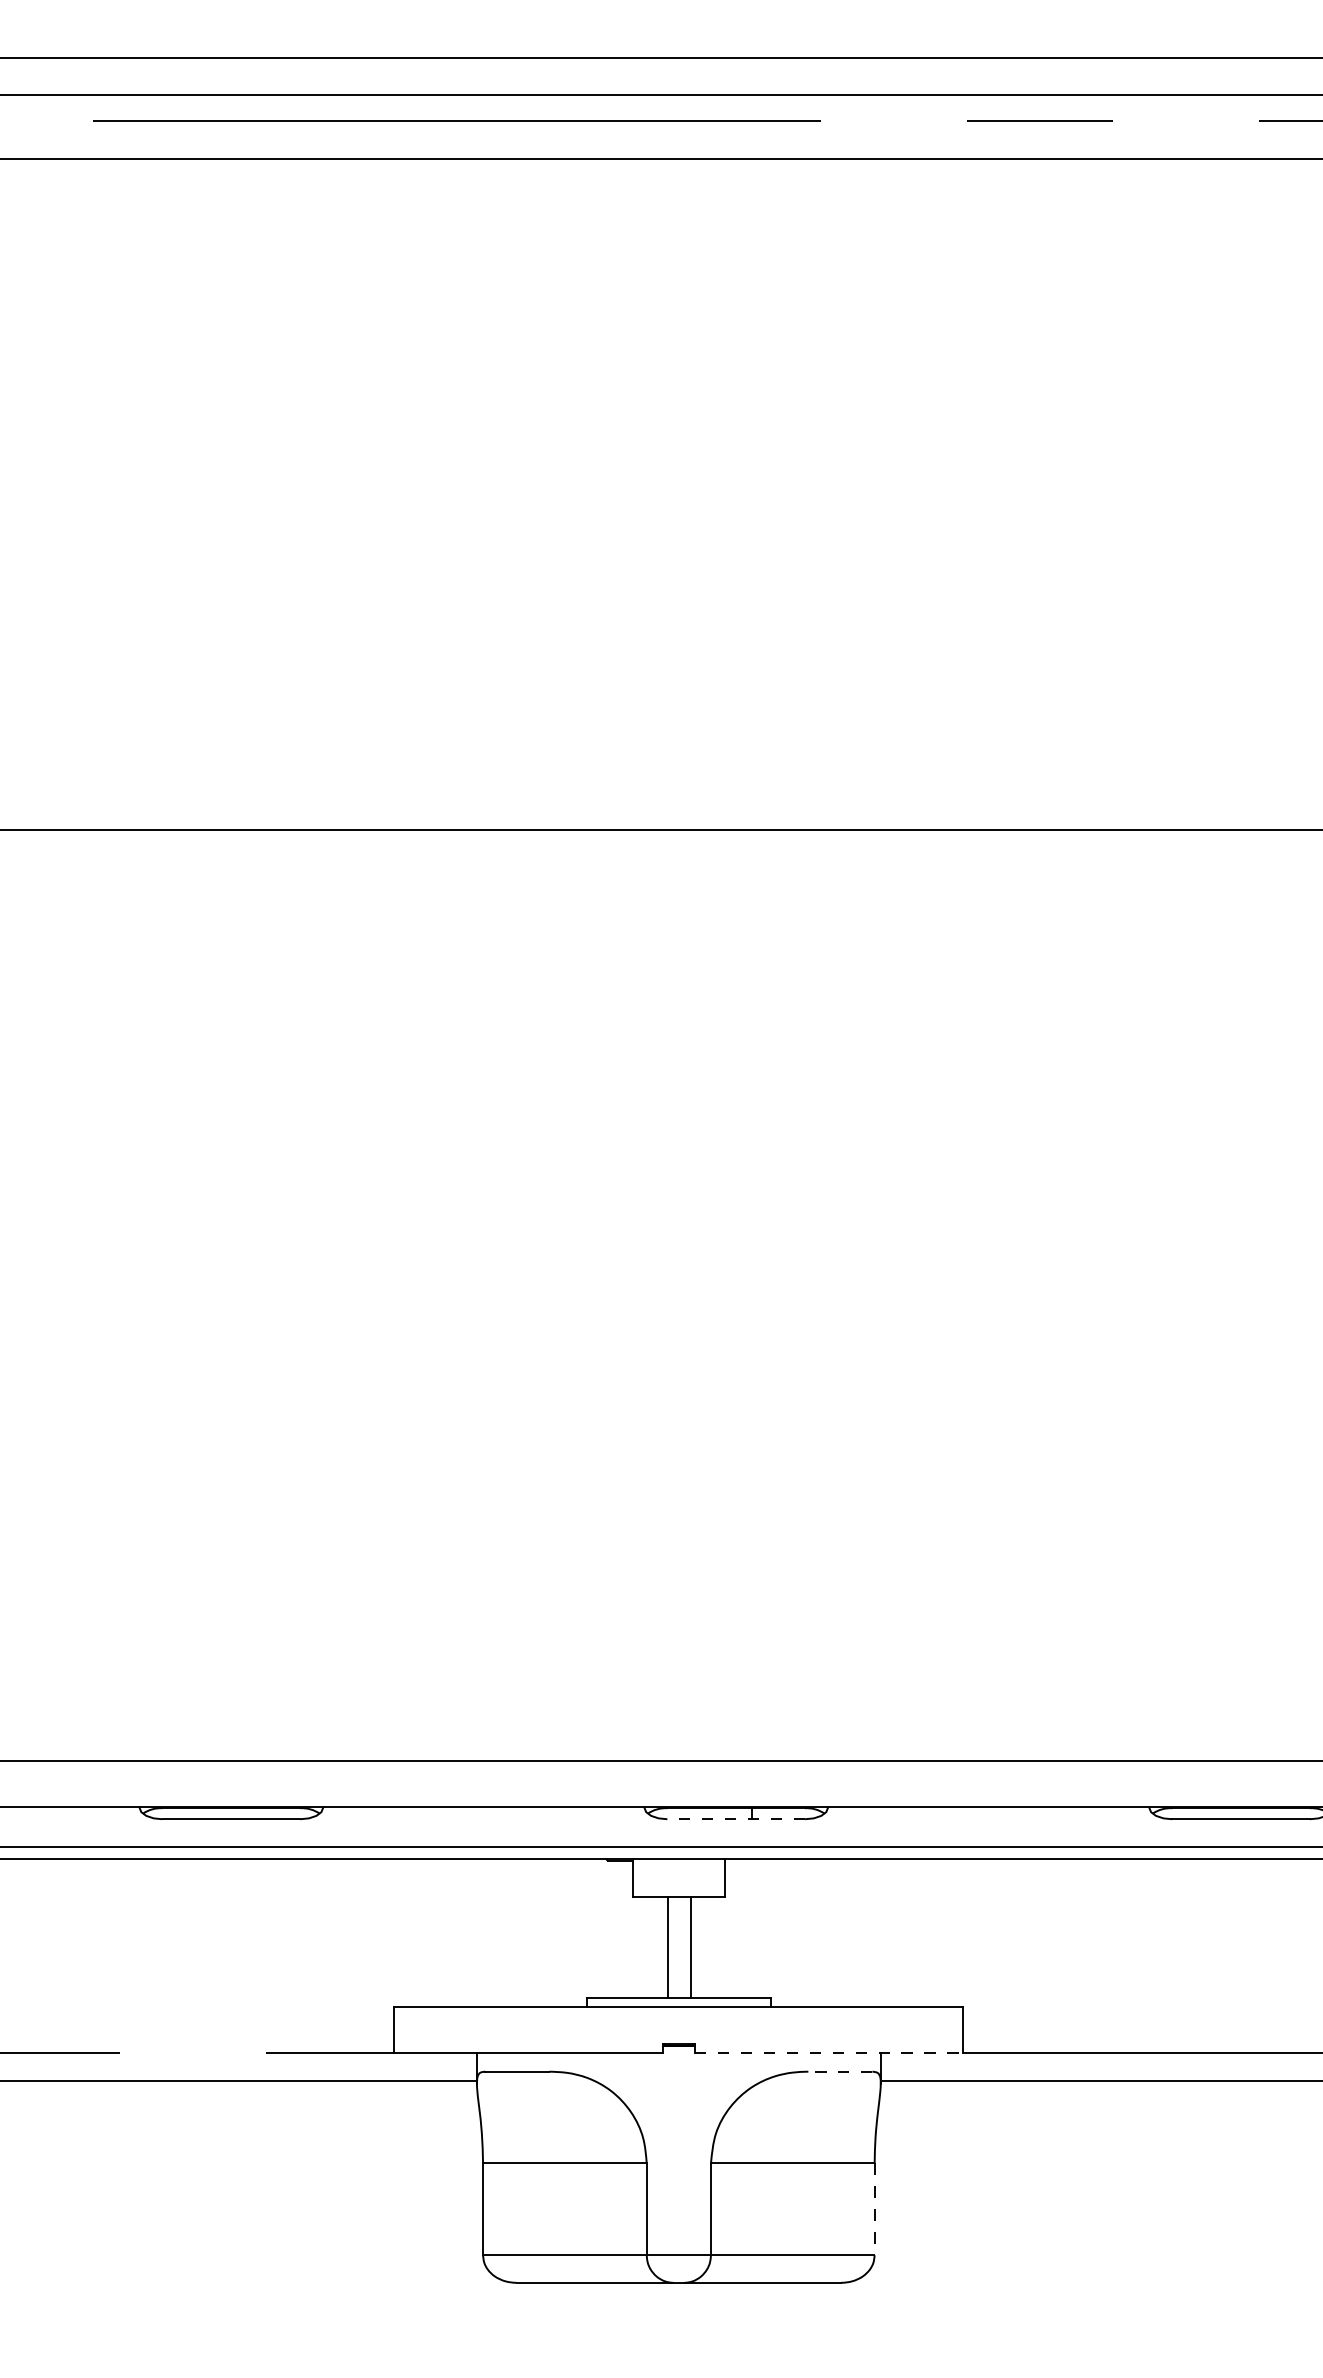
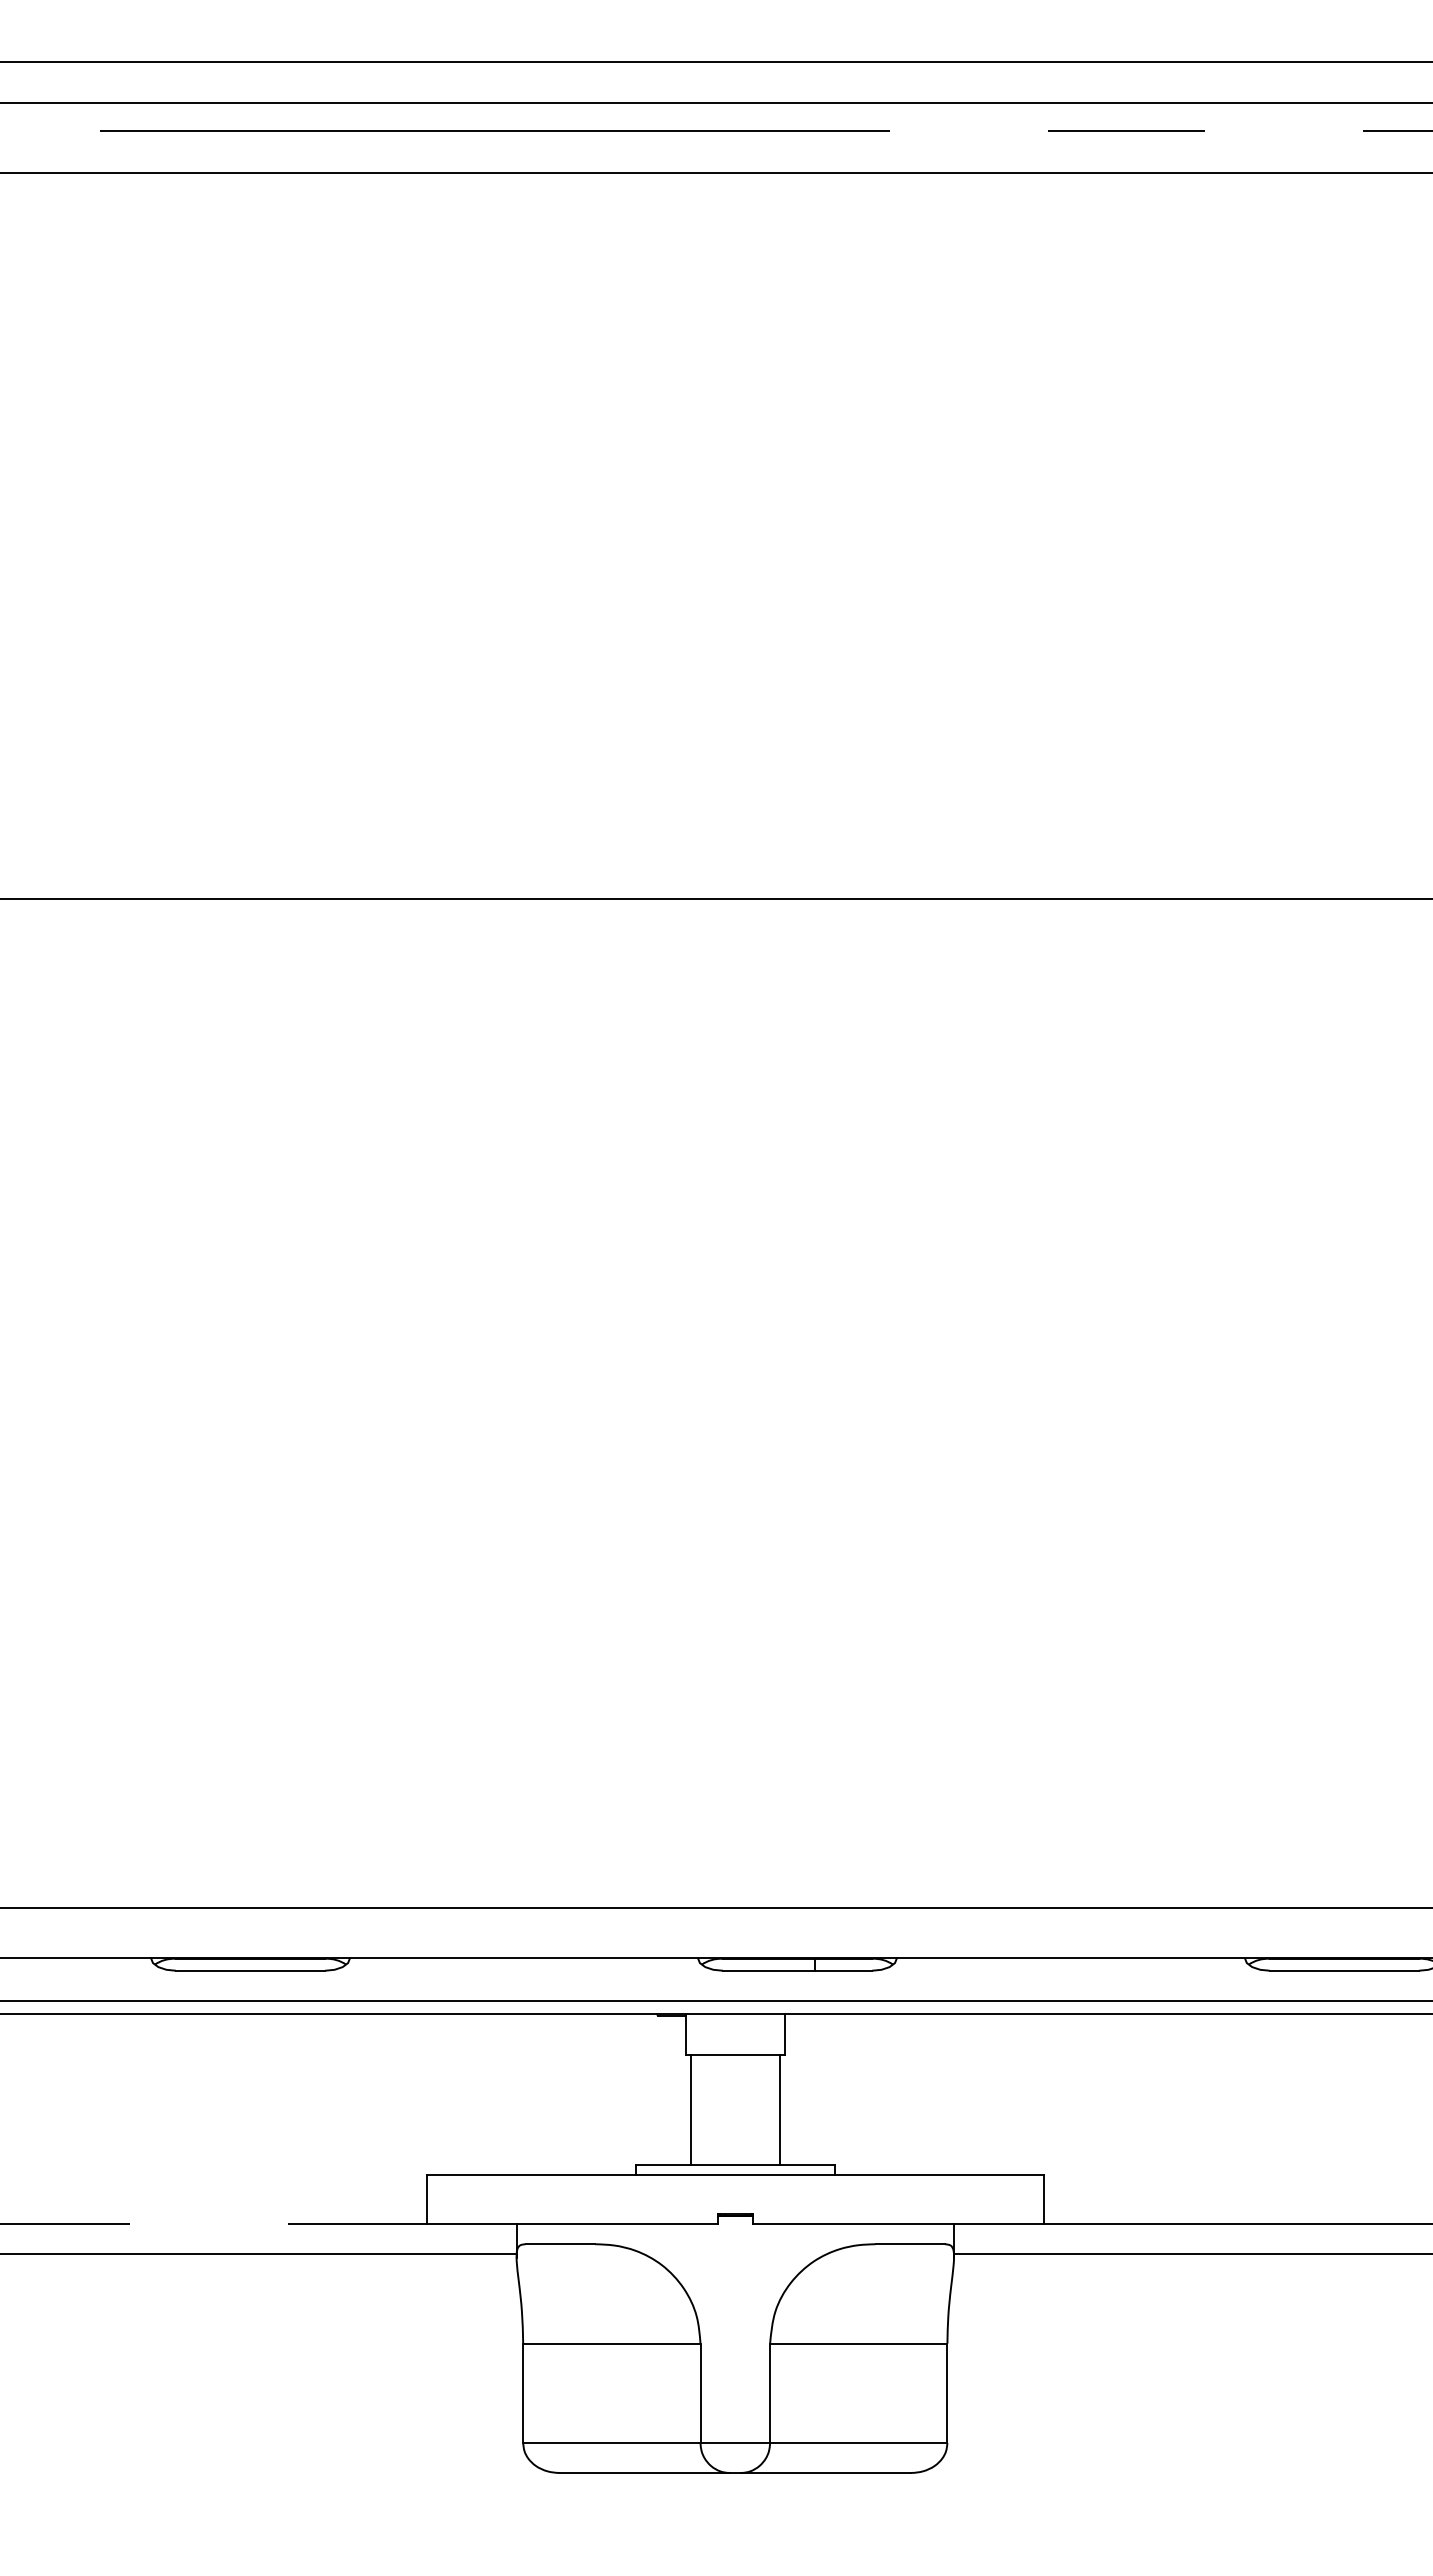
line: (736, 1819) -> (797, 1970), dashed -> solid
line: (667, 1947) -> (780, 2109), moved
line: (691, 1947) -> (690, 2109), moved
line: (829, 2053) -> (898, 2224), dashed -> solid
line: (840, 2071) -> (910, 2244), dashed -> solid
line: (874, 2209) -> (947, 2393), dashed -> solid

